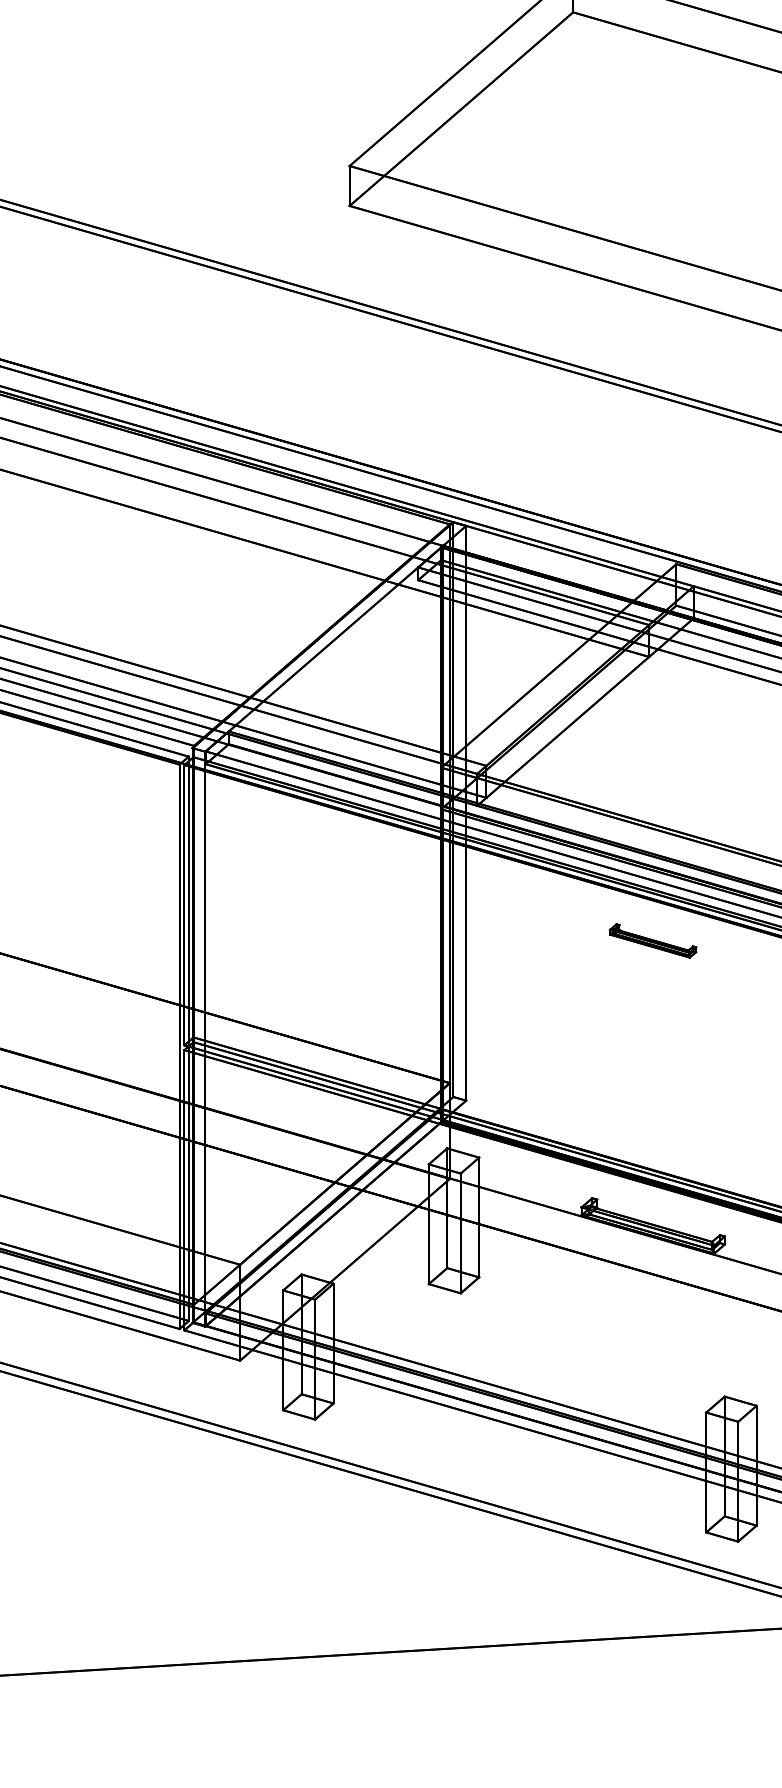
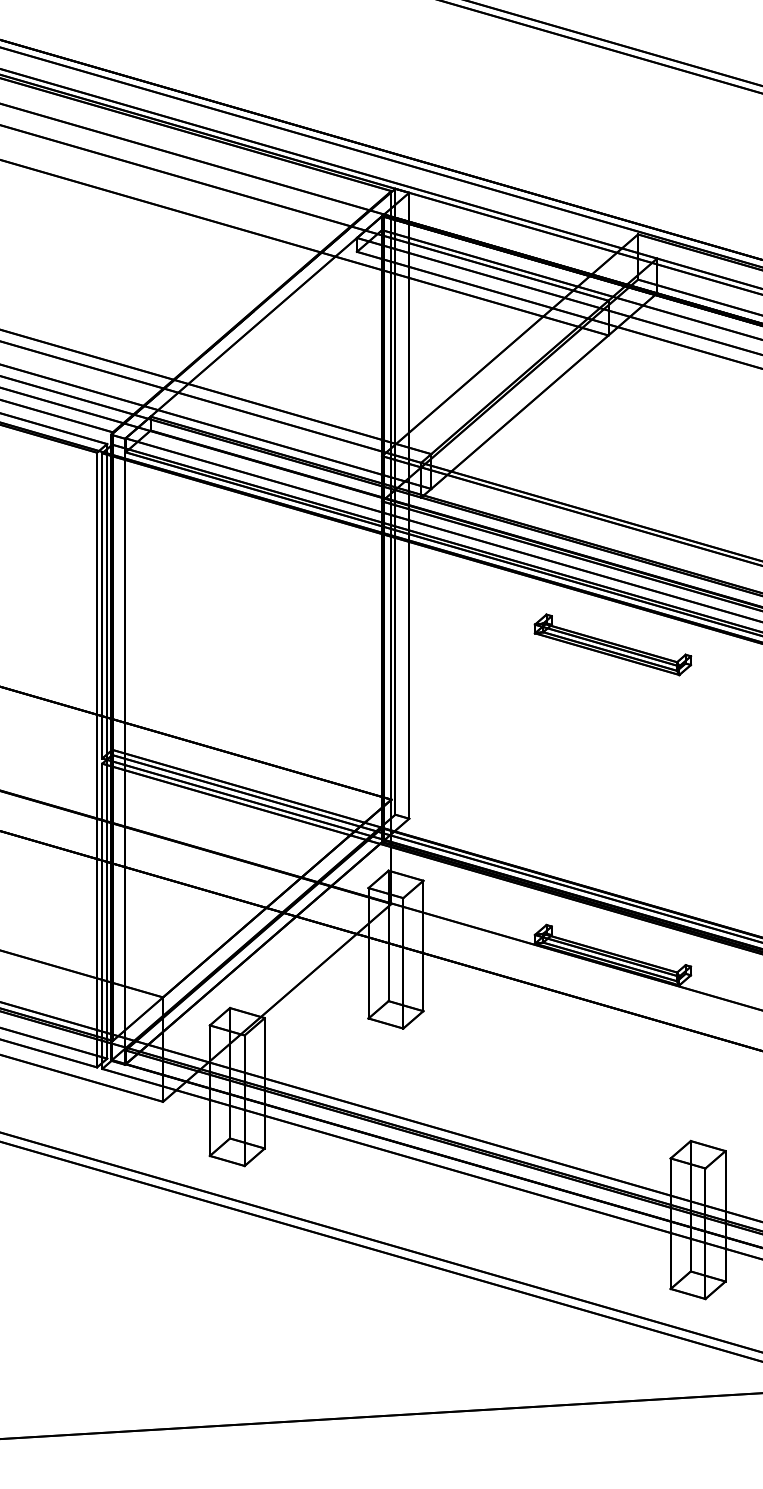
part: (652, 940) -> (612, 644), size x1.67

